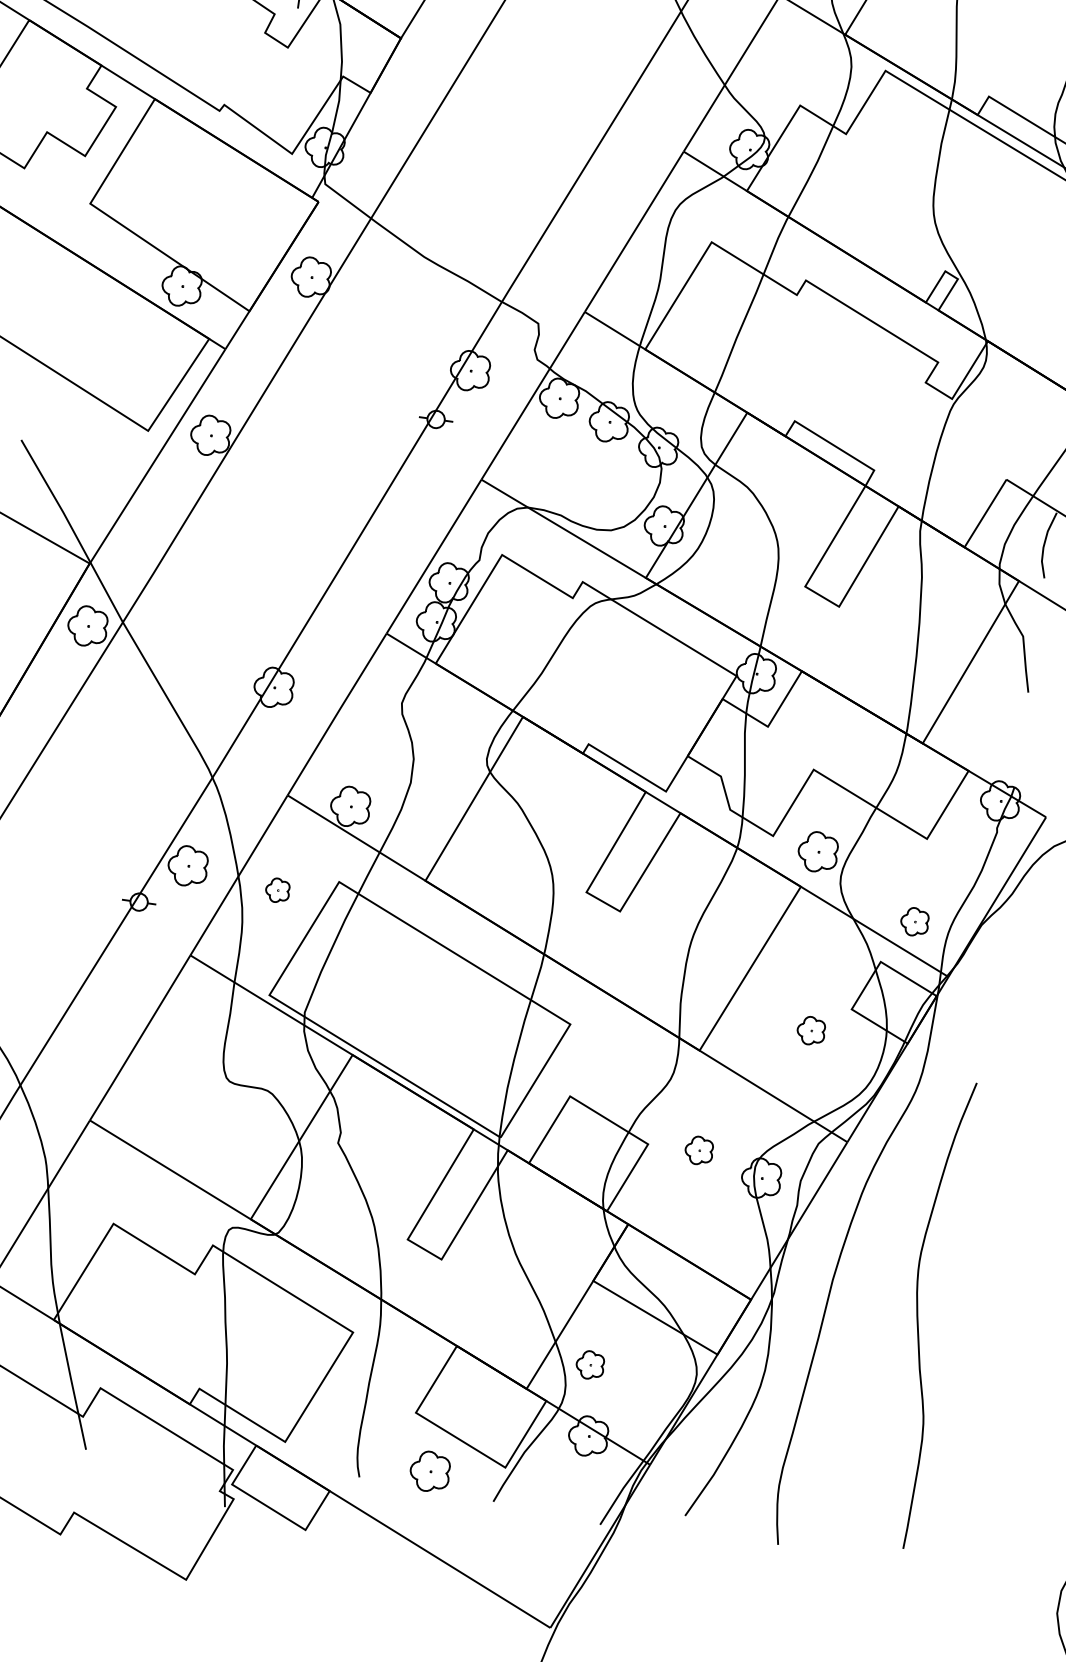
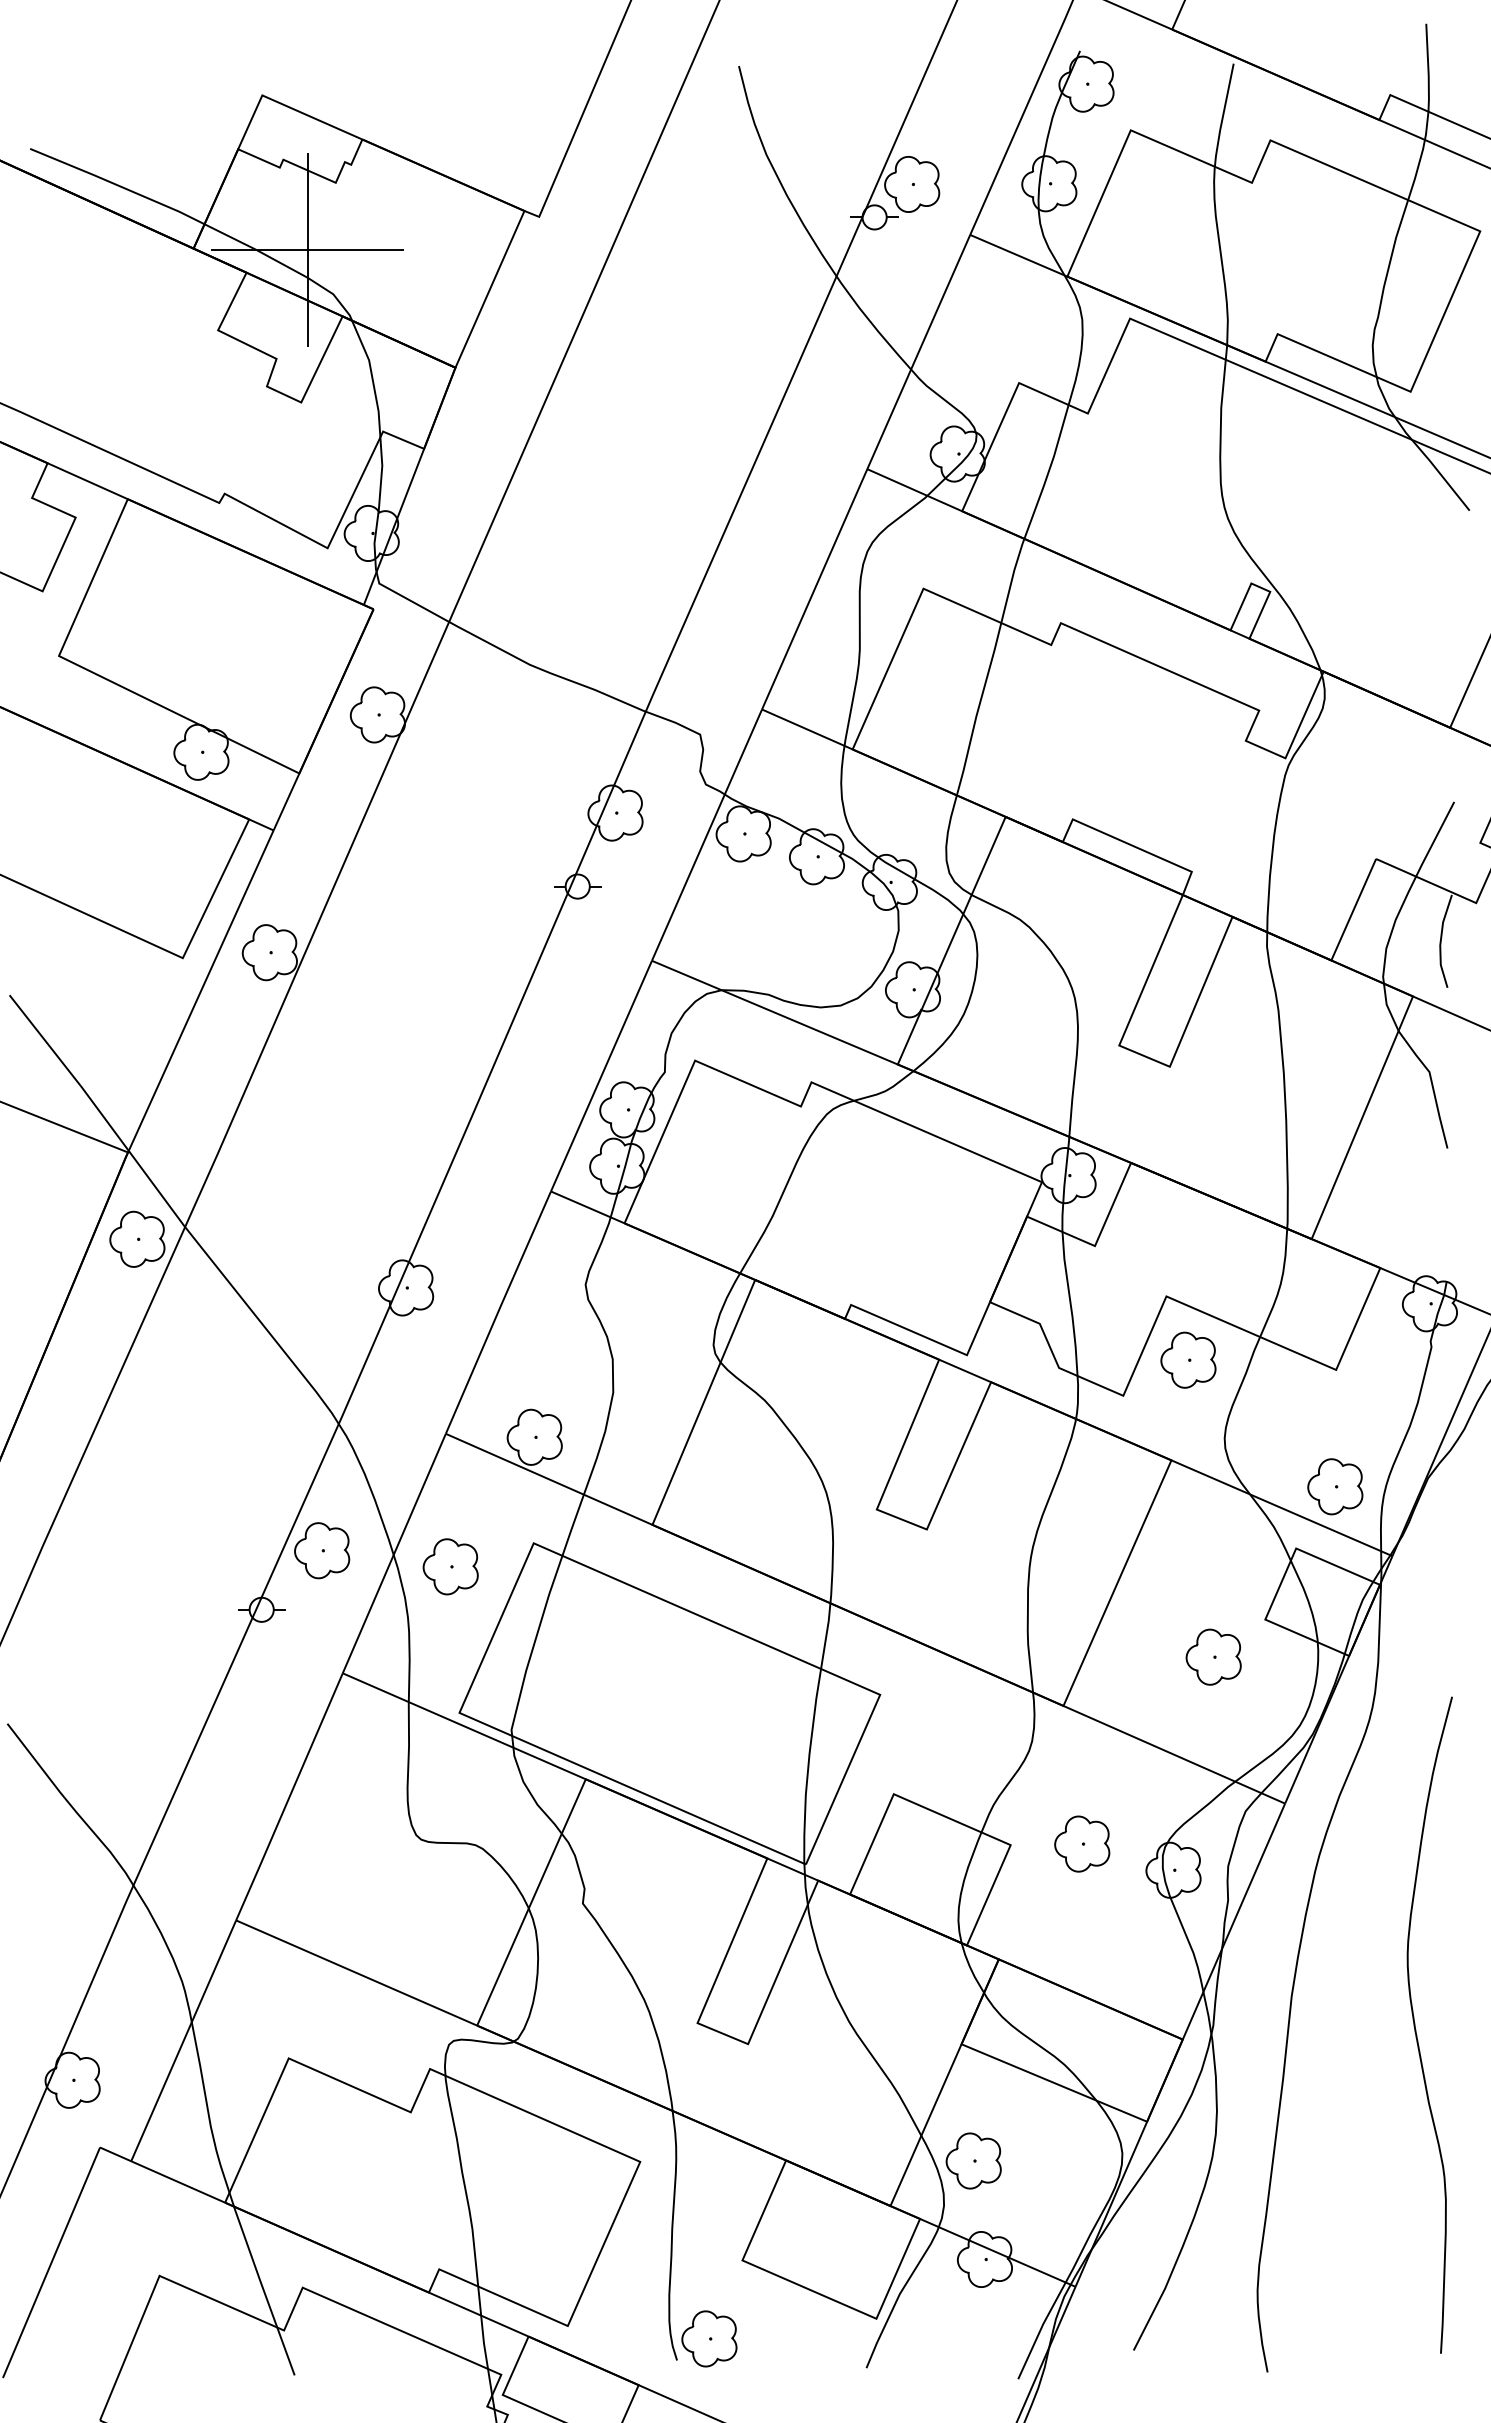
part: (818, 851) -> (1188, 1359), moved
part: (277, 890) -> (450, 1566), size x1.67
part: (914, 921) -> (1335, 1486), size x1.43
part: (811, 1030) -> (1213, 1656), size x1.43
part: (699, 1150) -> (1082, 1843), size x1.43
part: (590, 1364) -> (973, 2160), size x1.43
part: (430, 1471) -> (709, 2338), moved

